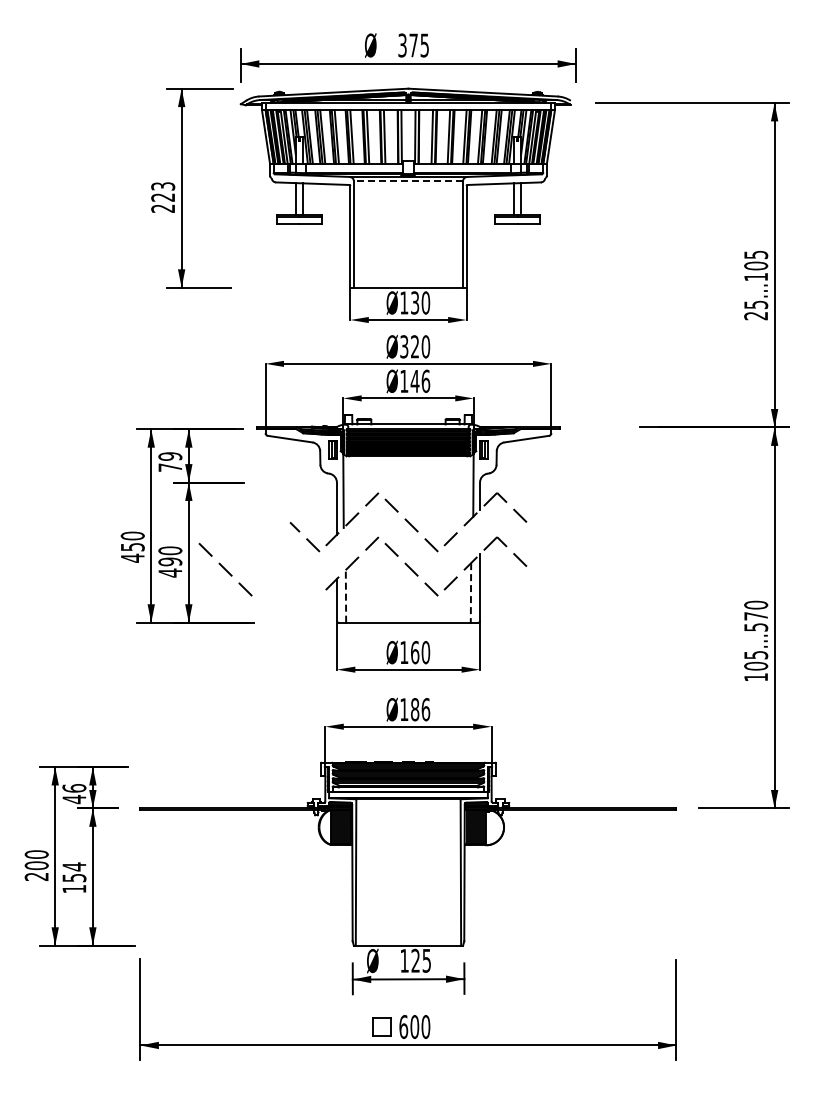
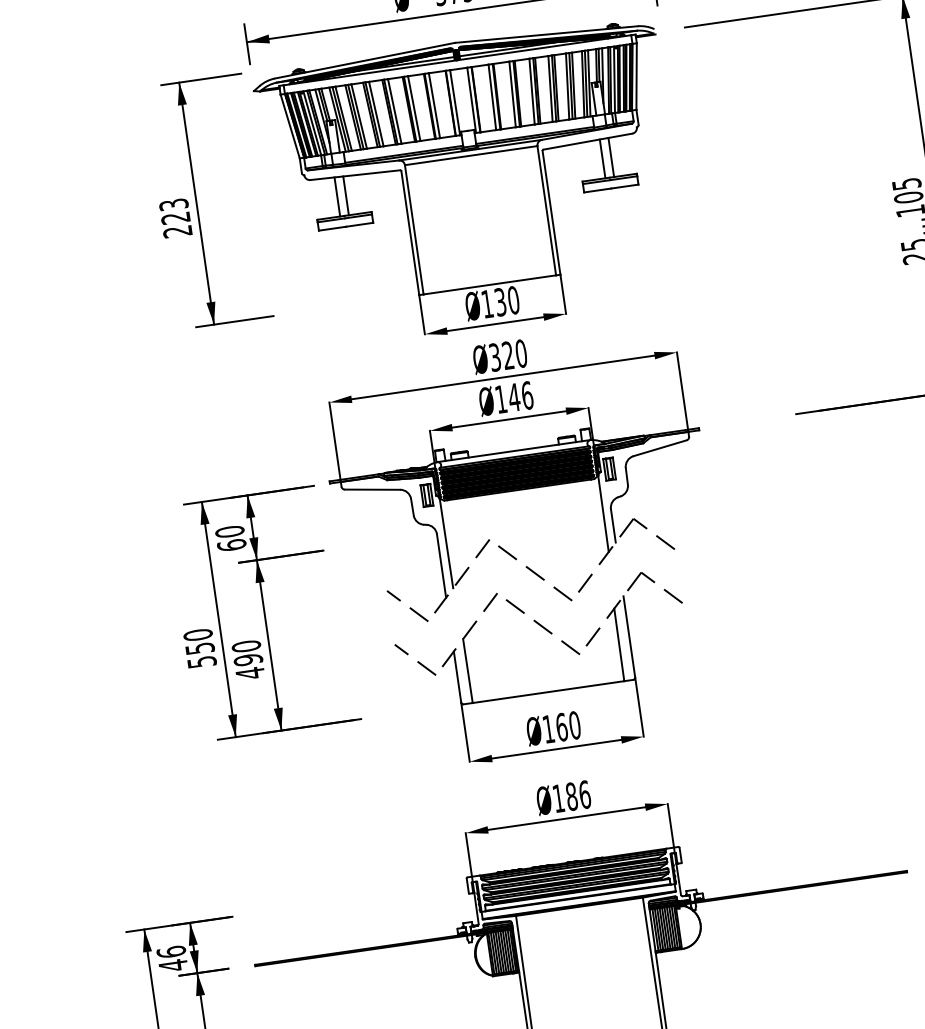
line: (407, 181) -> (470, 155), dashed -> solid
text: (170, 461) -> (230, 537), 79 -> 60
text: (132, 557) -> (201, 661), 450 -> 550
line: (225, 569) -> (316, 659), removed
line: (306, 582) -> (417, 661), added
line: (470, 592) -> (618, 644), dashed -> solid
line: (345, 595) -> (467, 670), dashed -> solid

